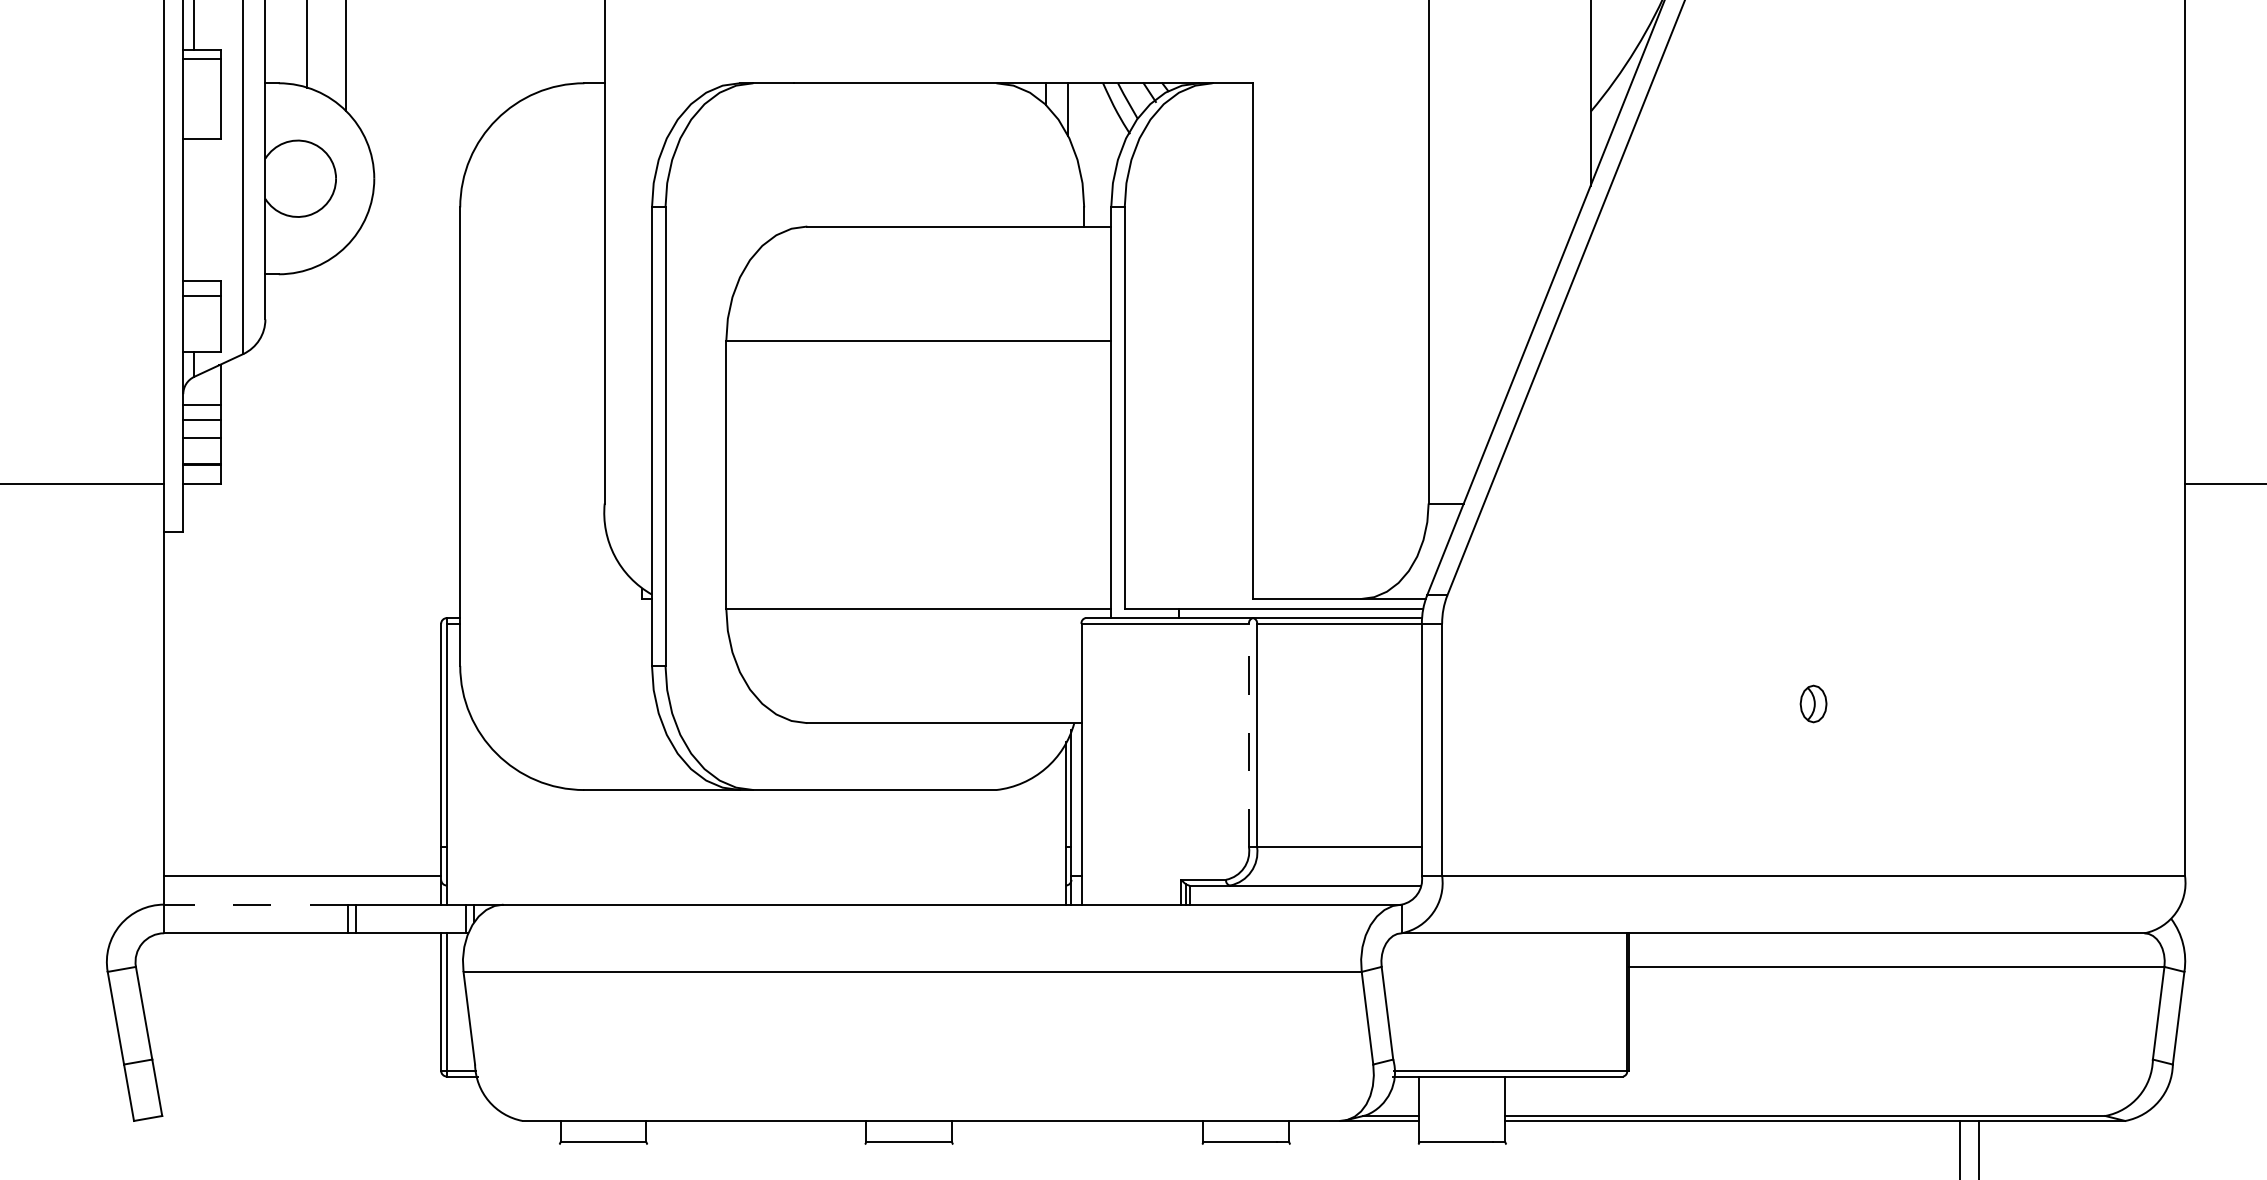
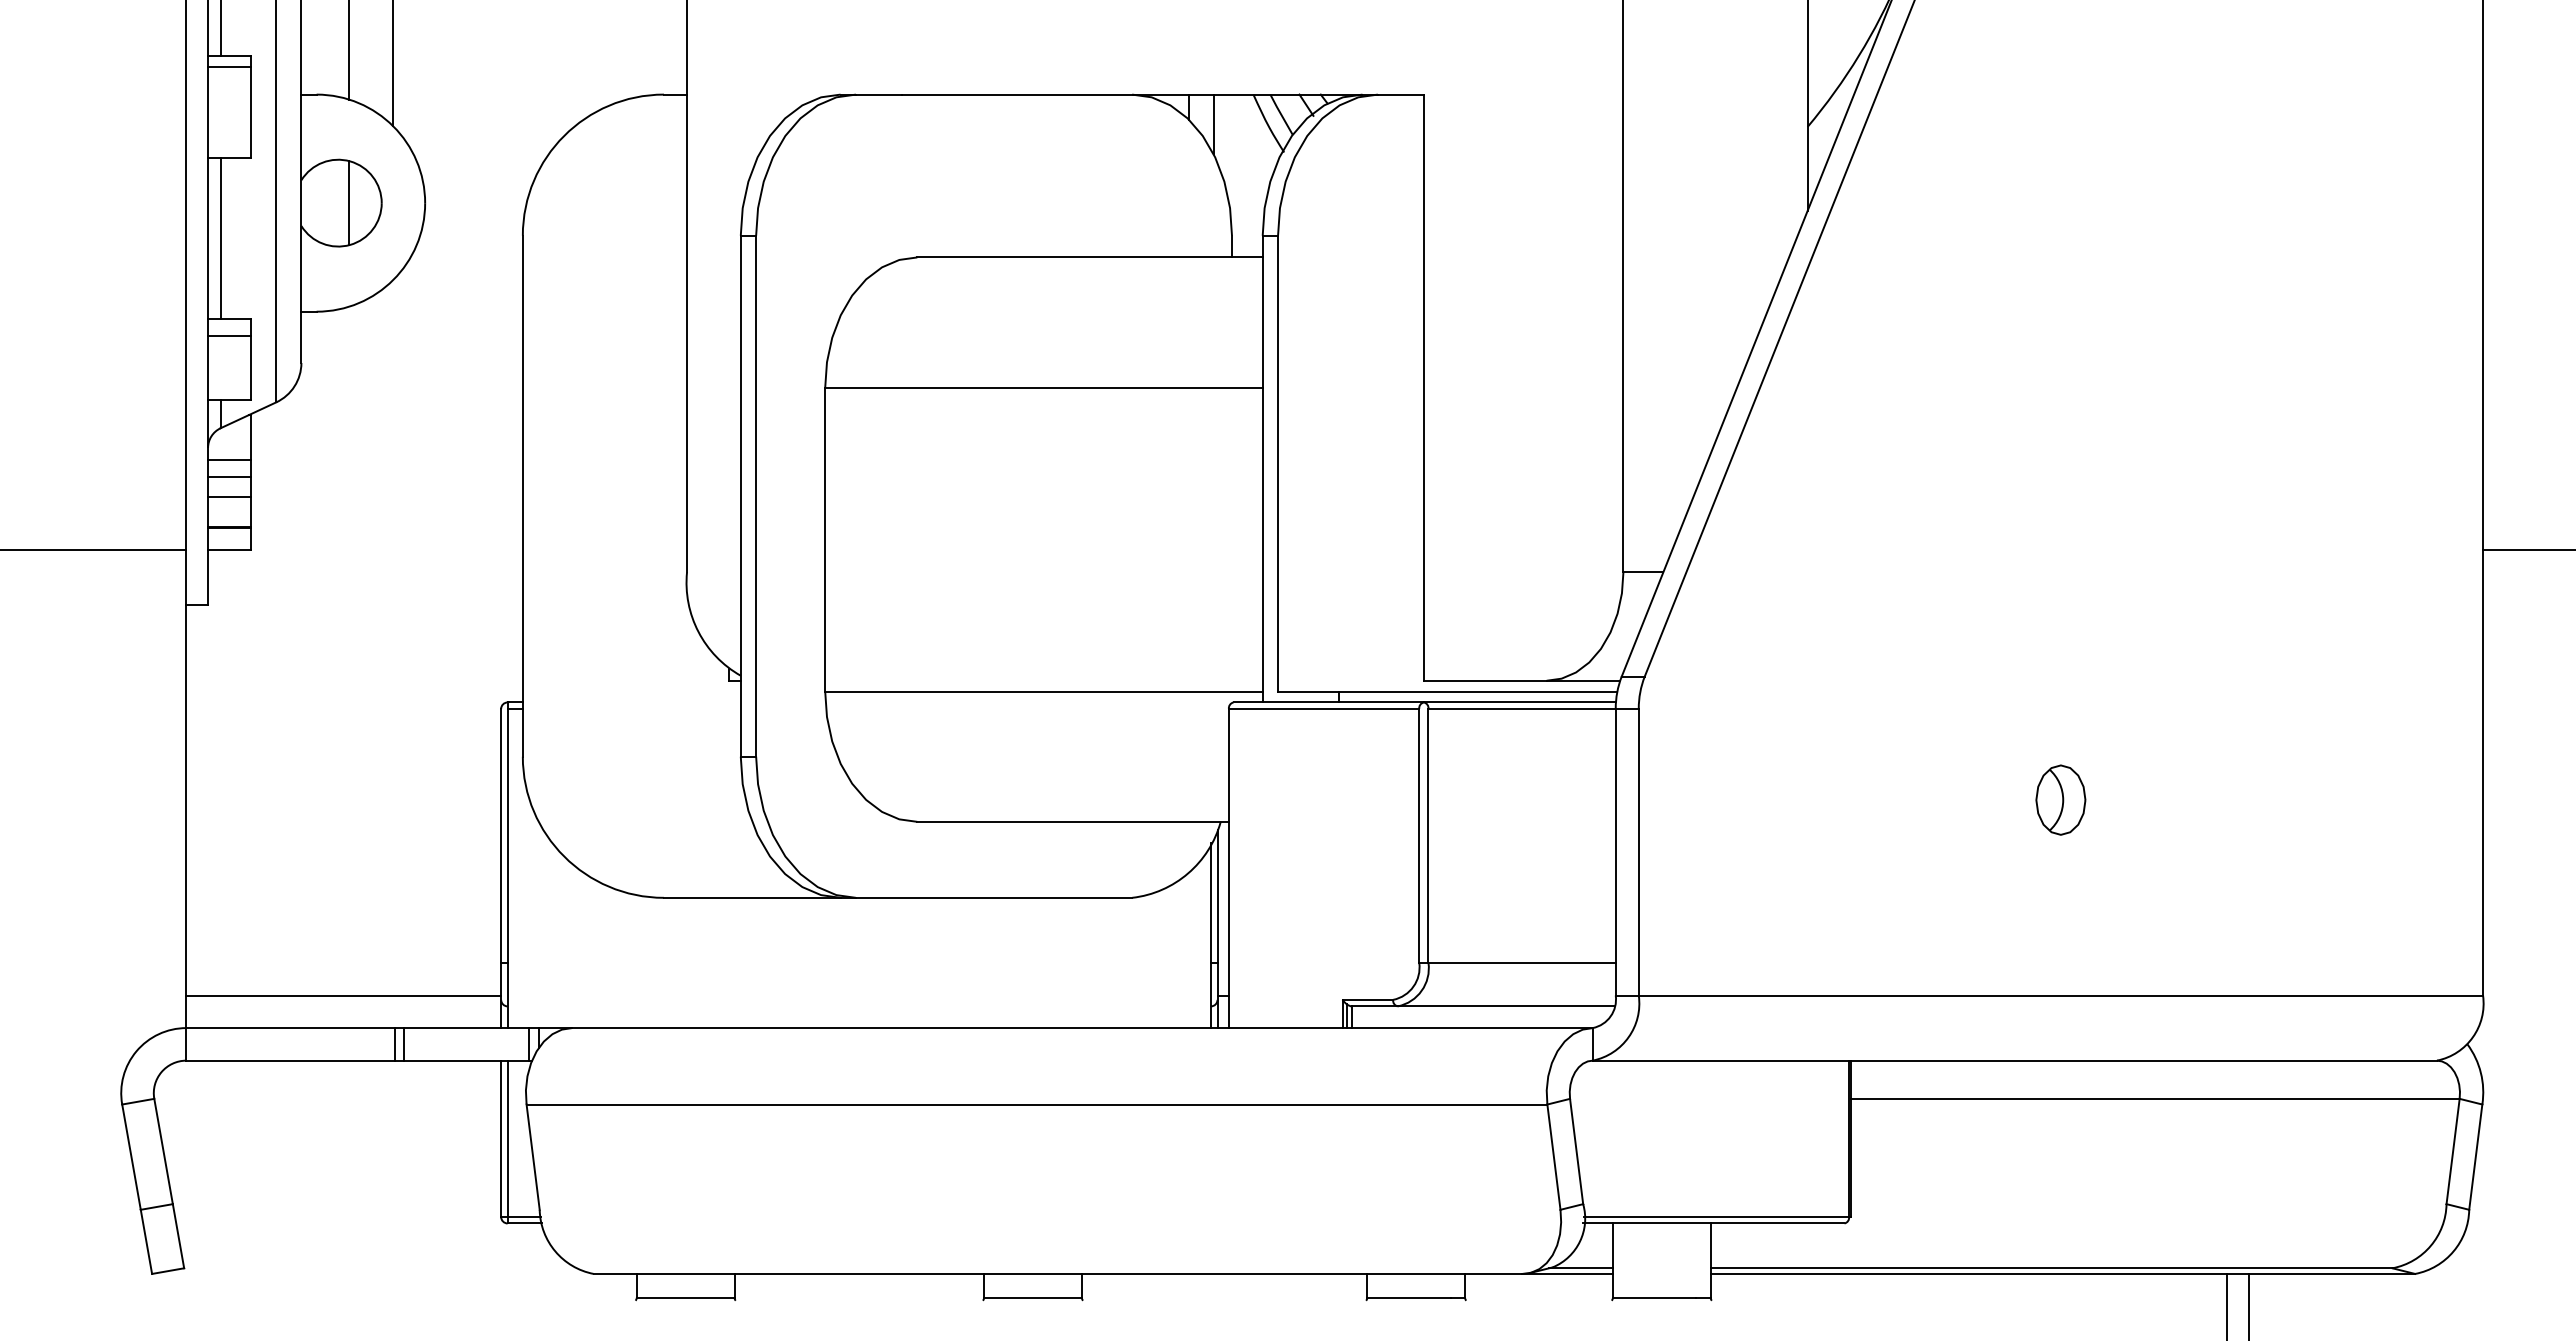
line: (307, 179) -> (349, 203), added
line: (194, 209) -> (220, 238), added
part: (1813, 703) -> (2060, 799), size x1.67
line: (1249, 735) -> (1419, 835), dashed -> solid
line: (255, 905) -> (290, 1028), dashed -> solid

